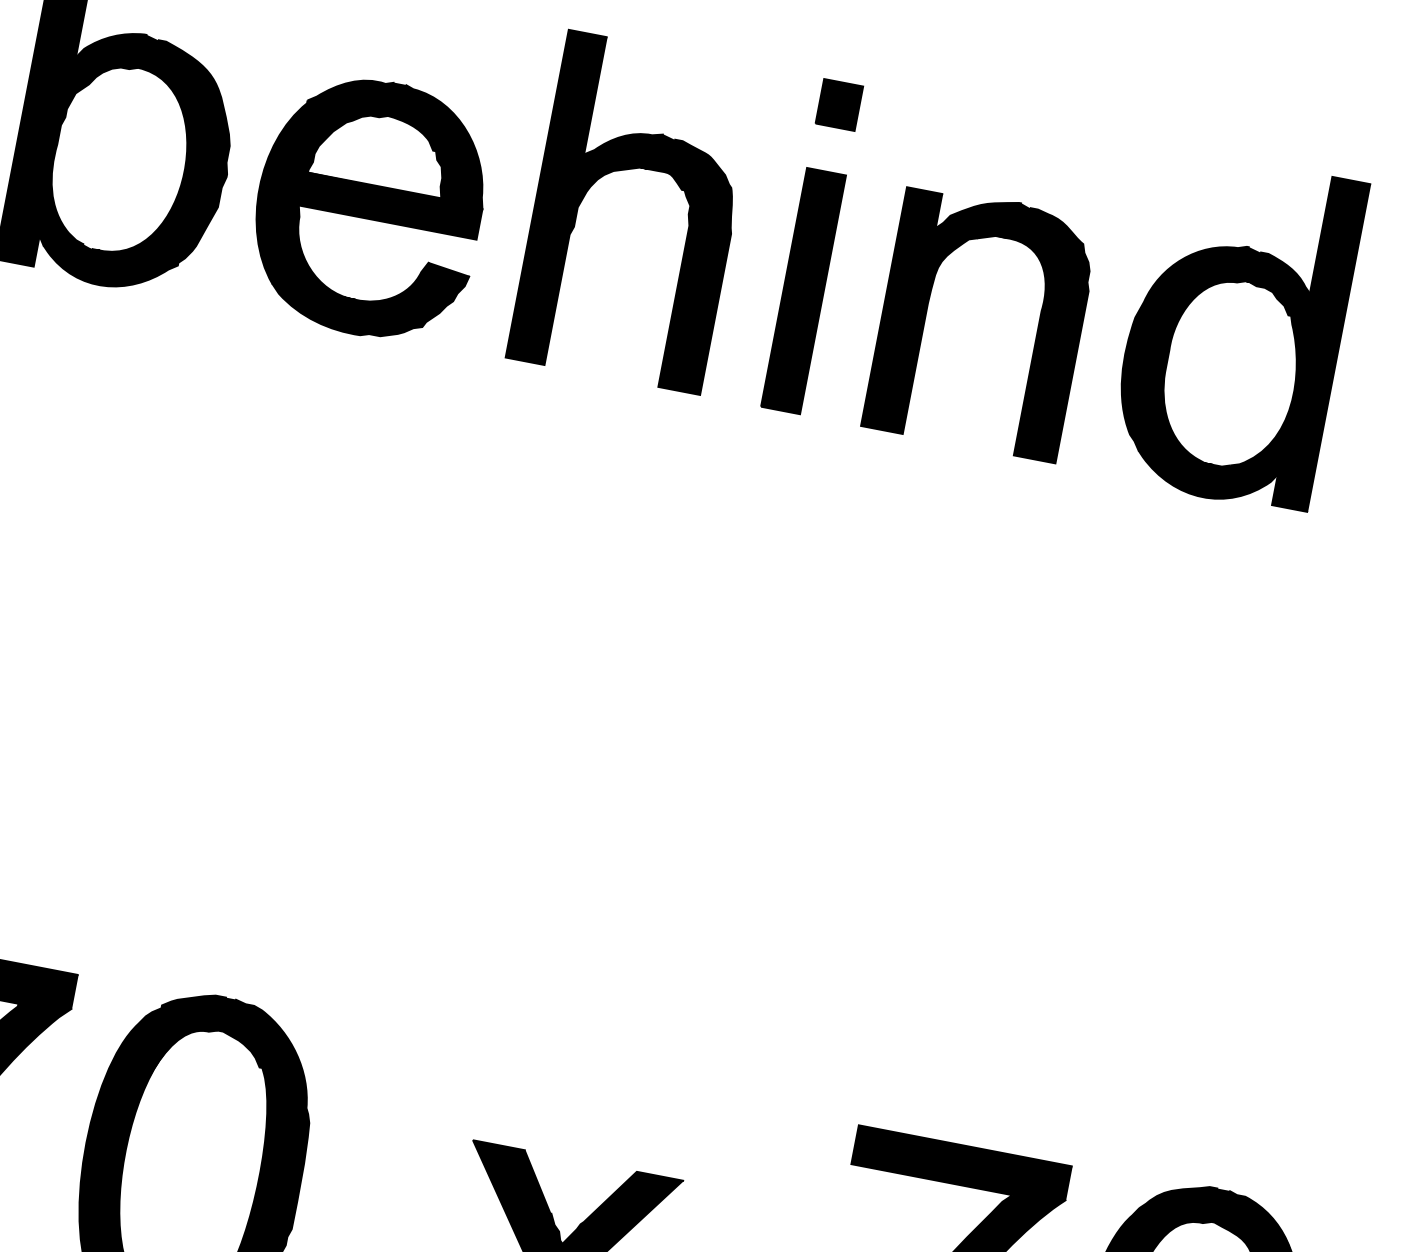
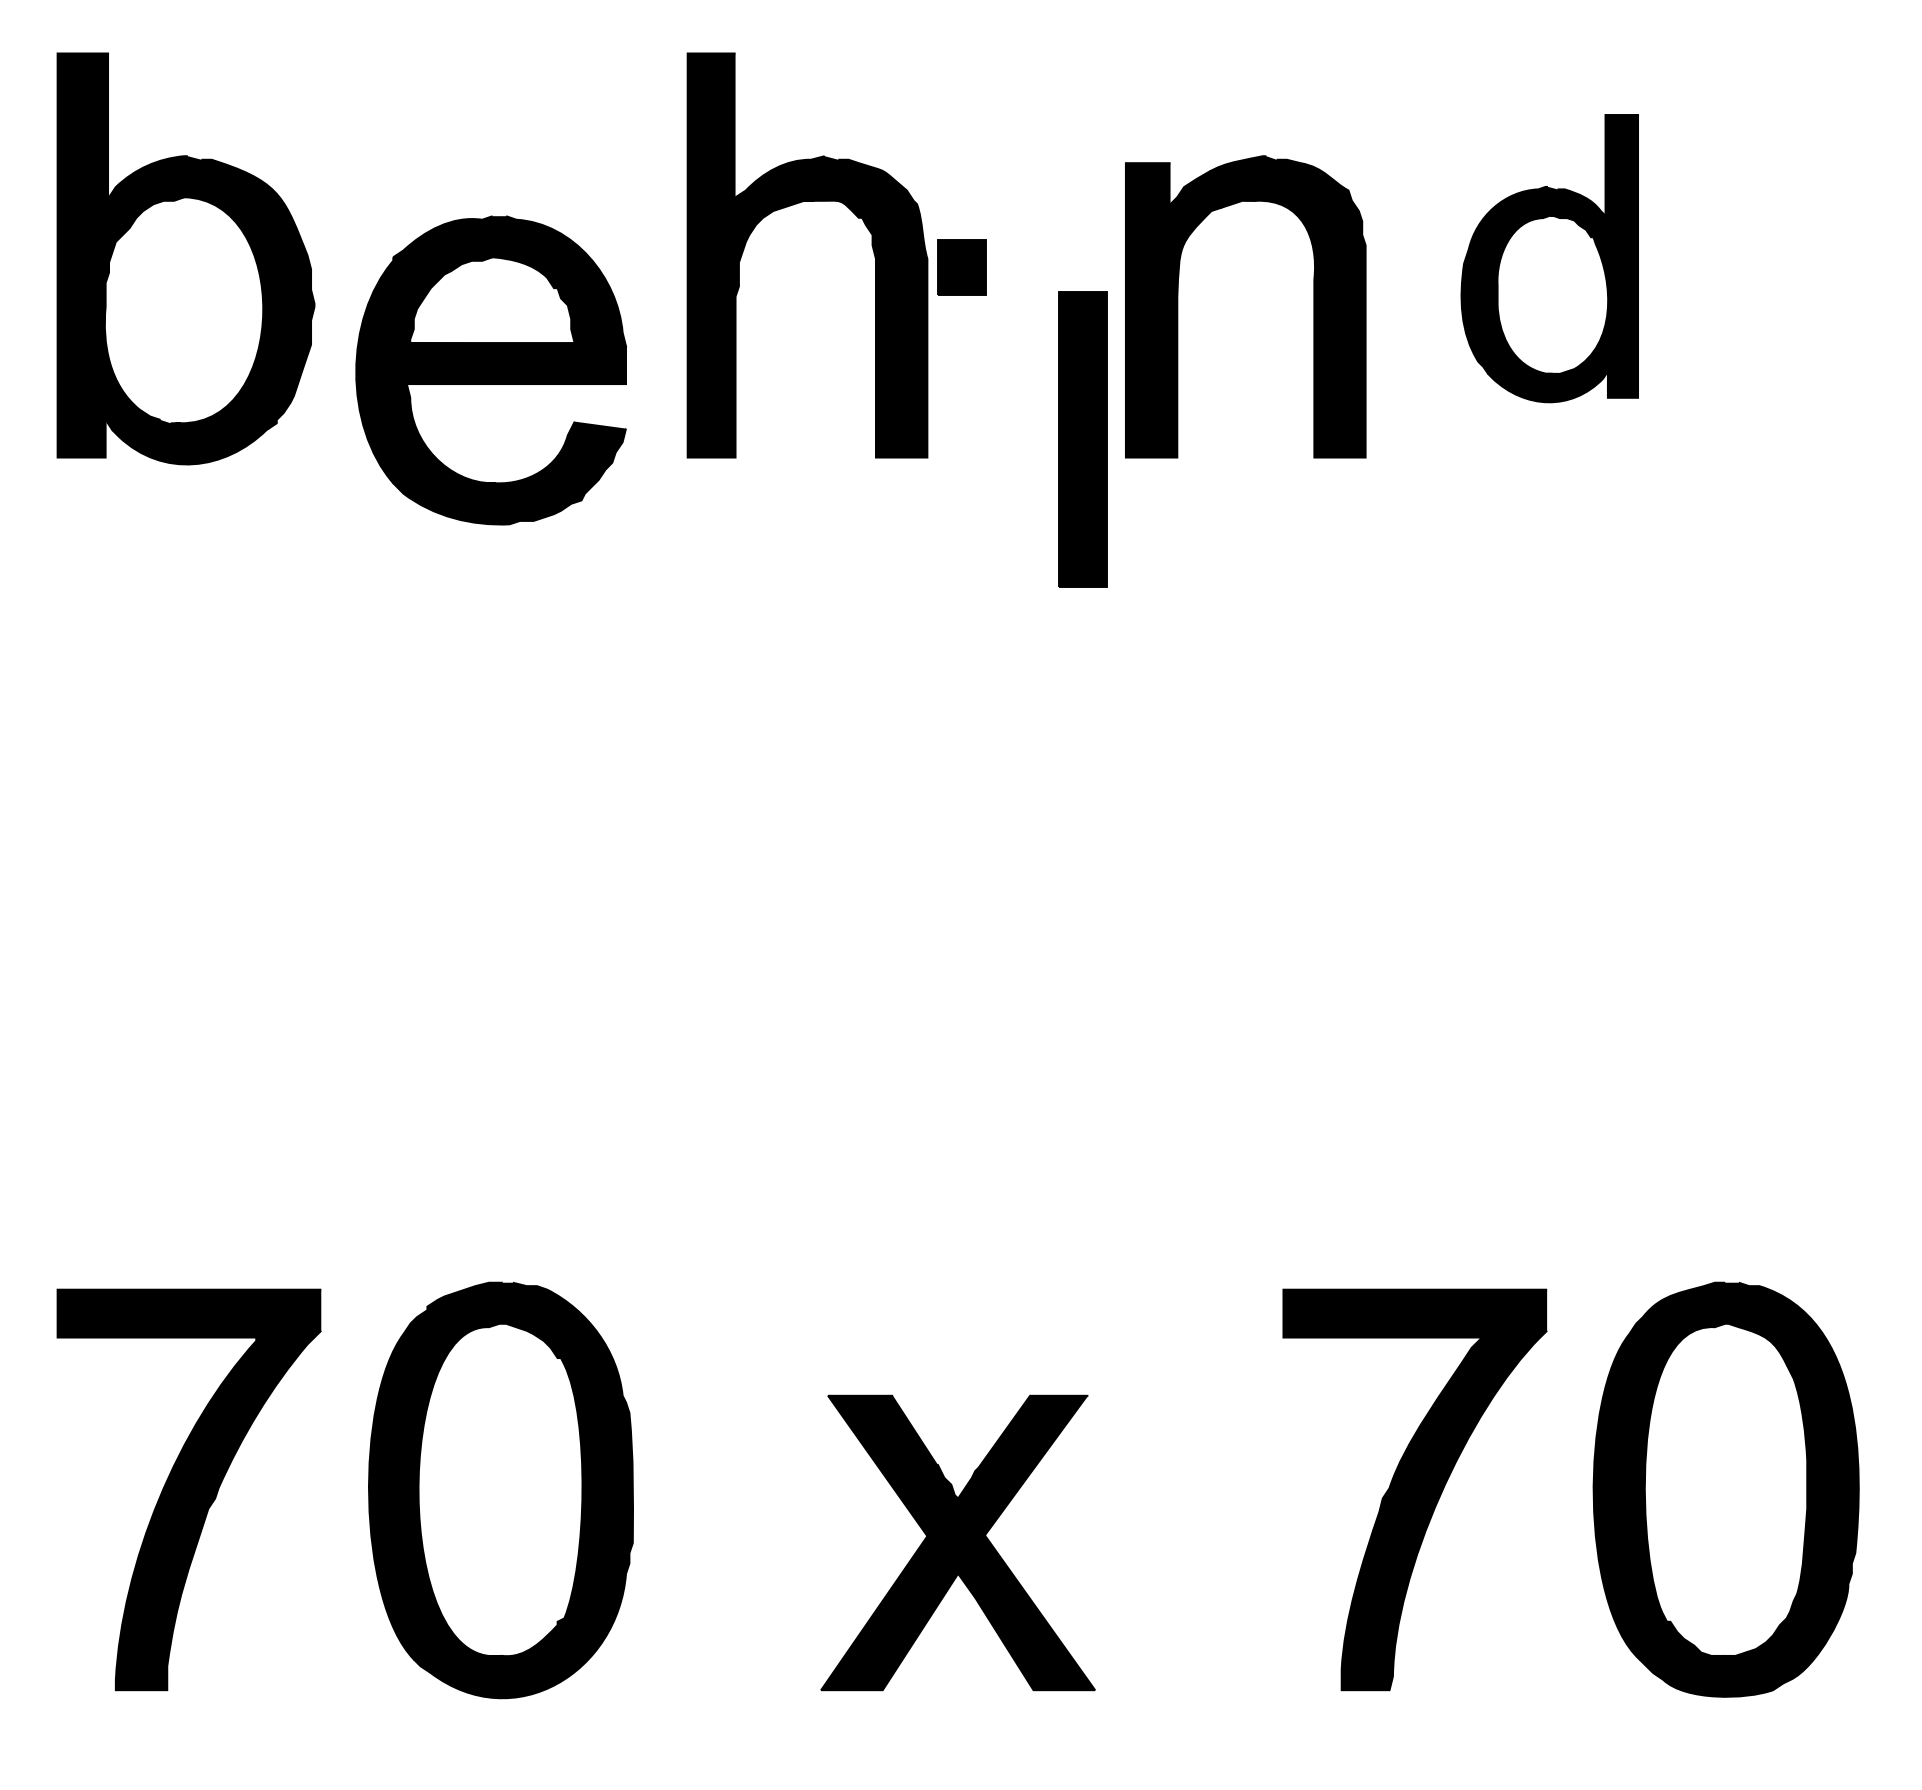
part: (839, 104) -> (961, 267), moved
part: (368, 207) -> (490, 370), moved
part: (803, 291) -> (1082, 439), moved
part: (1235, 330) -> (1549, 258), size x0.7

